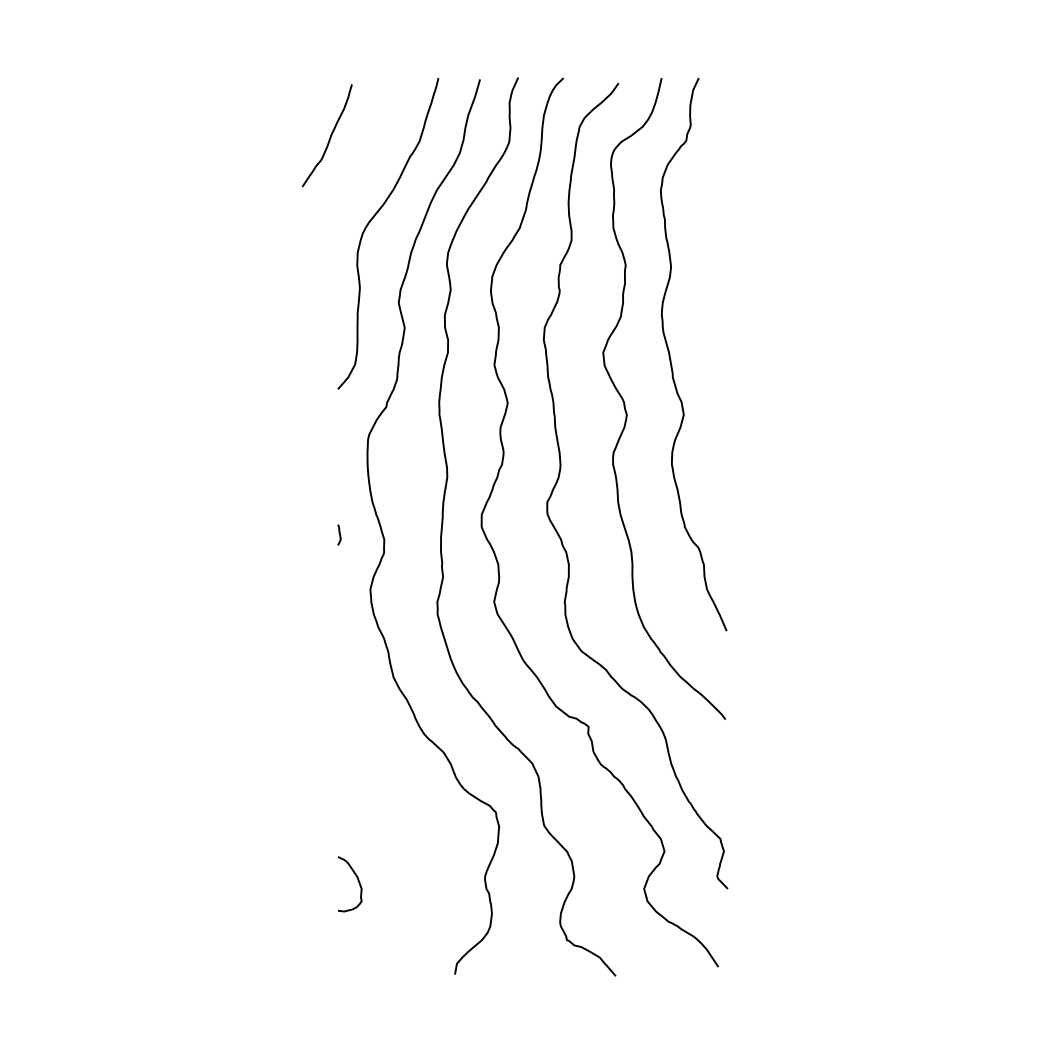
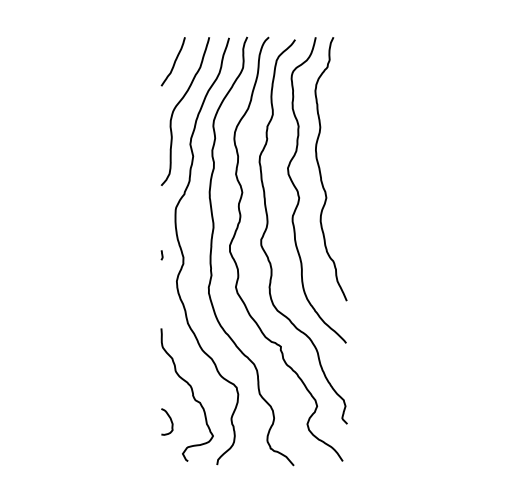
curve: (327, 137) -> (173, 62), moved
curve: (401, 822) -> (191, 392), added

